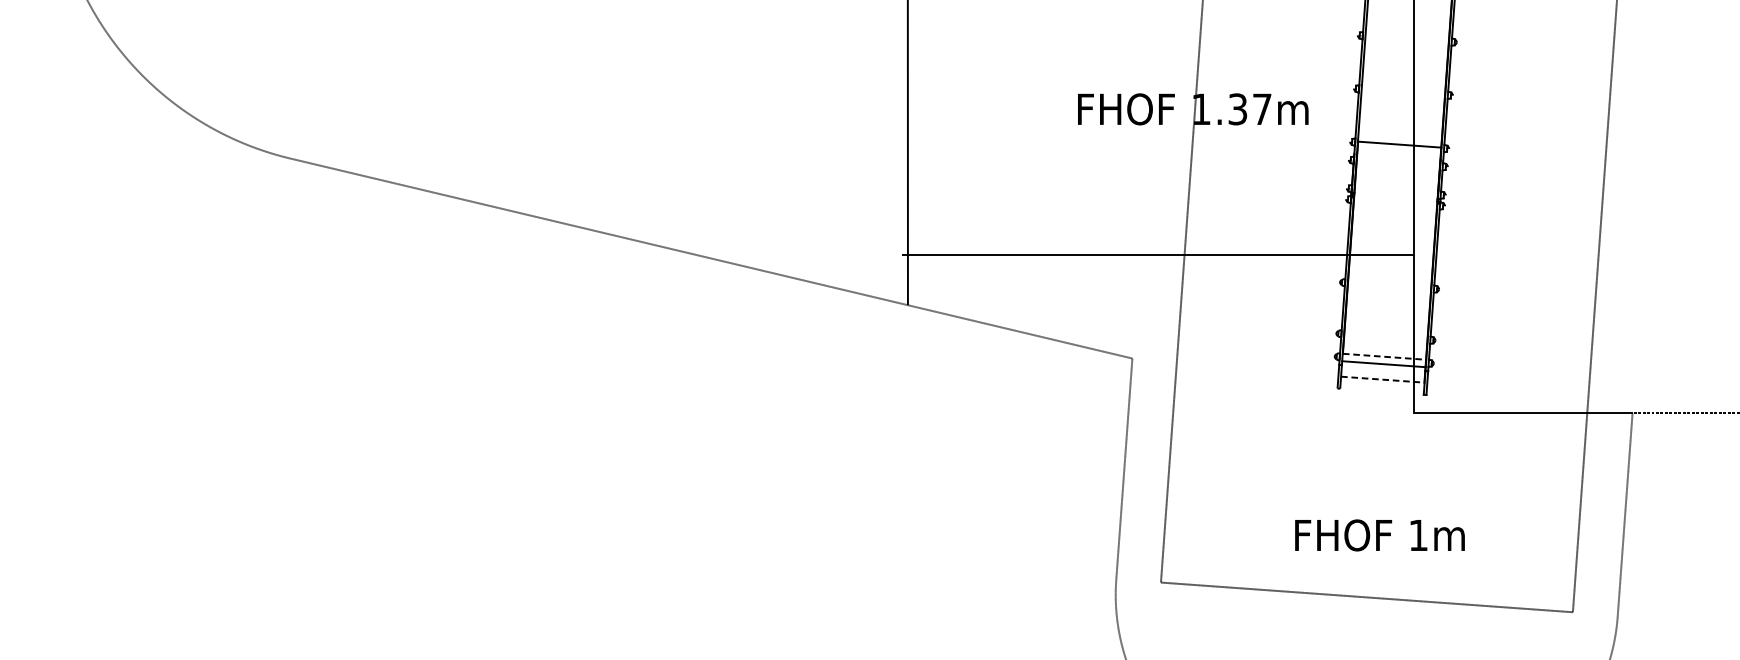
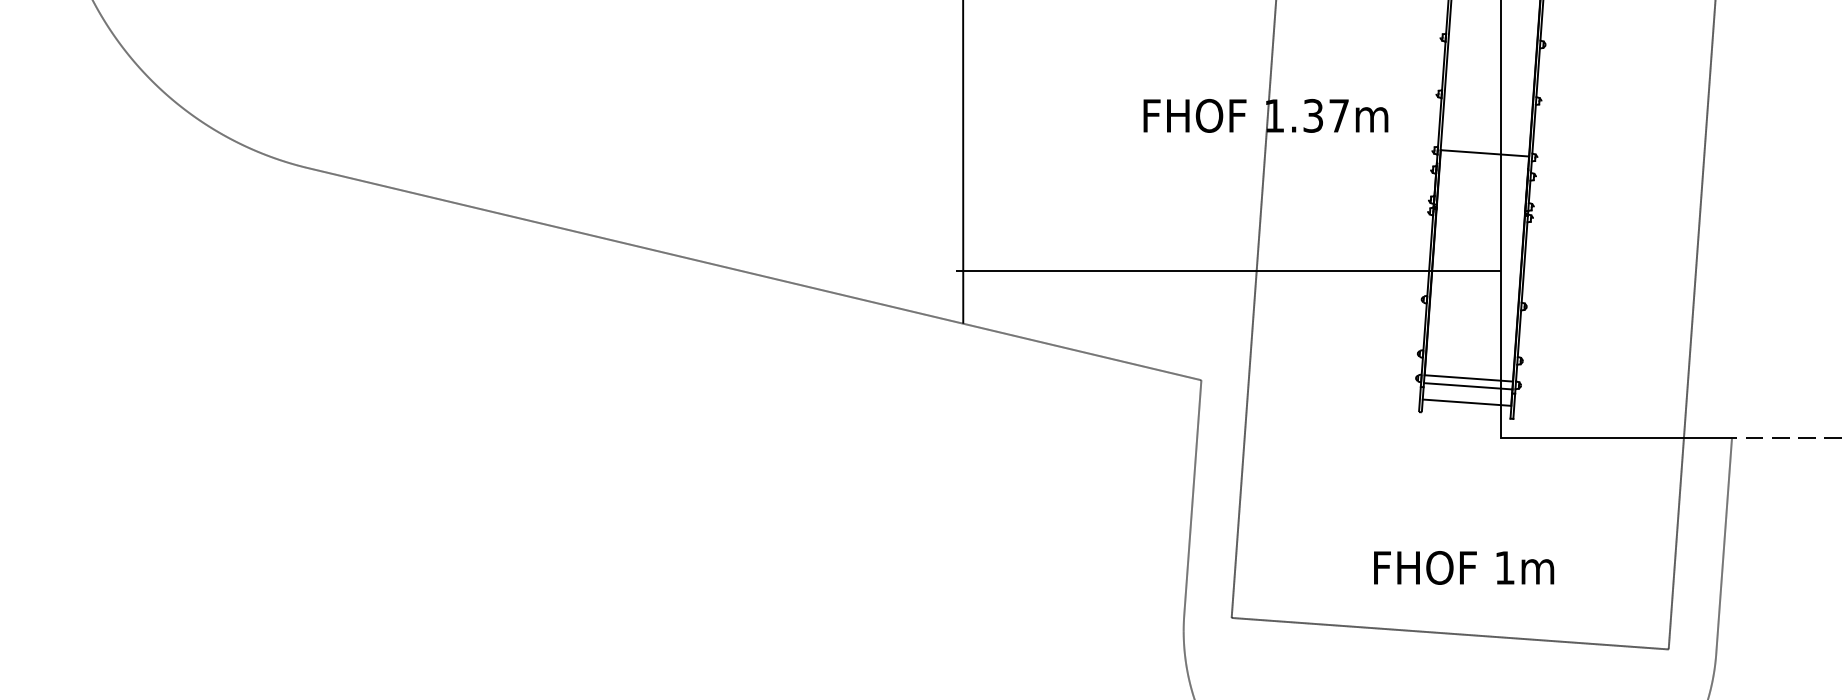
line: (1385, 356) -> (1469, 378), dashed -> solid
line: (1383, 379) -> (1467, 402), dashed -> solid

